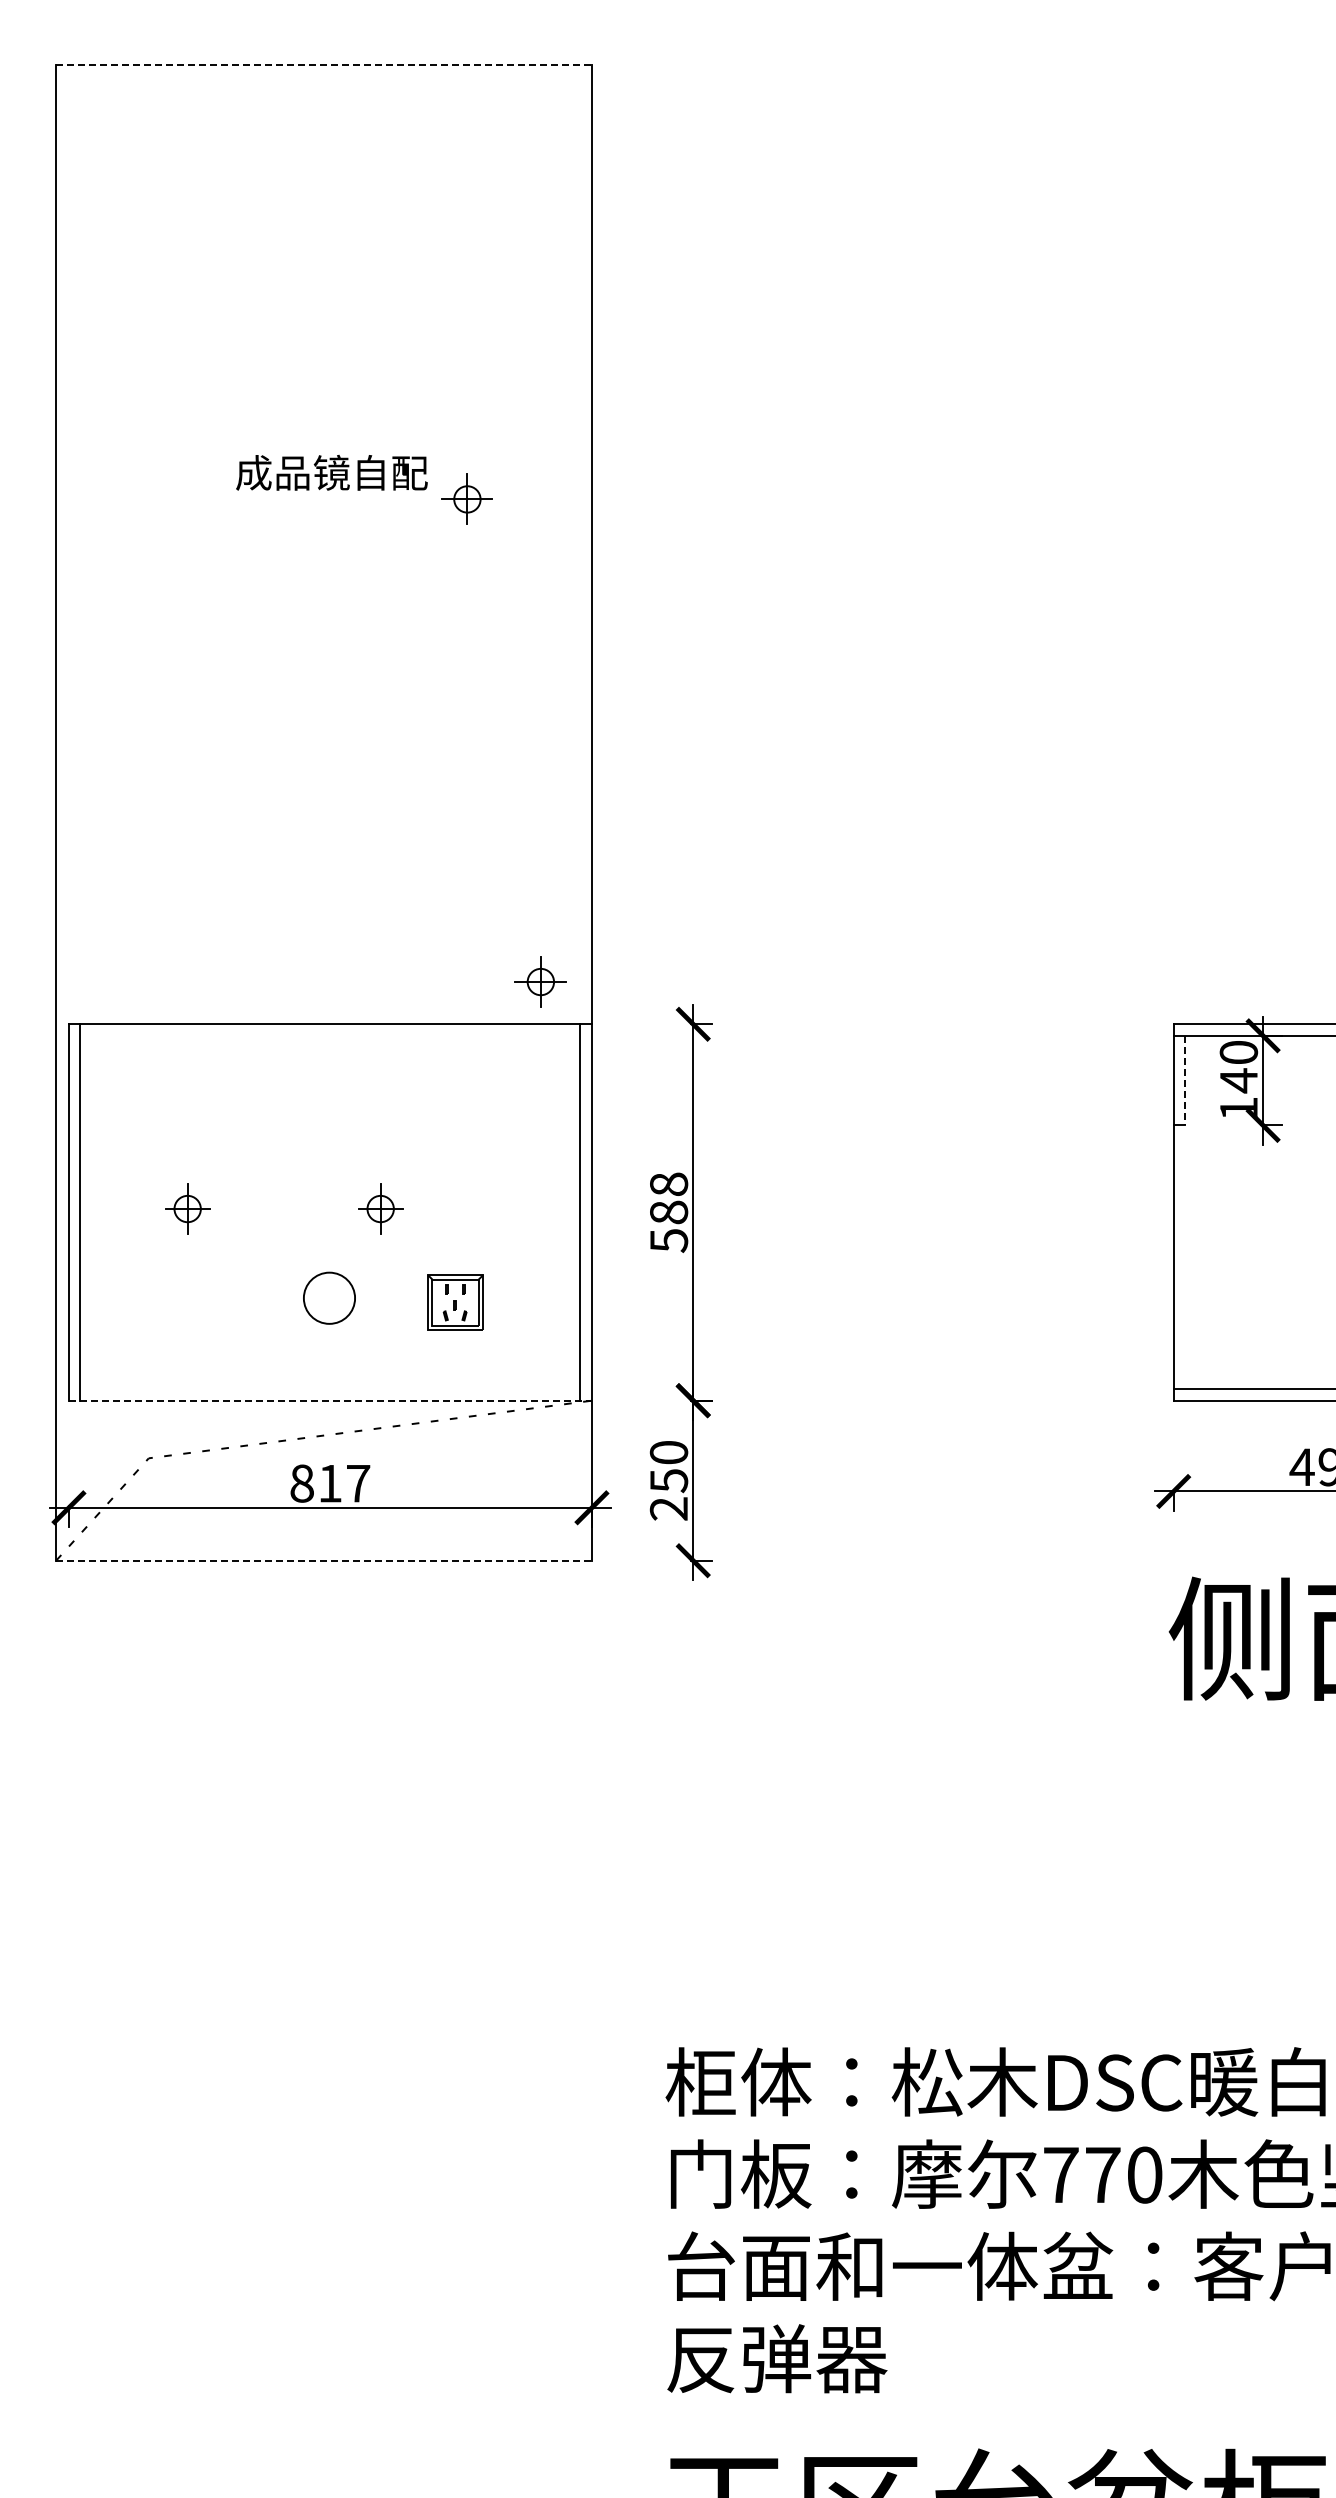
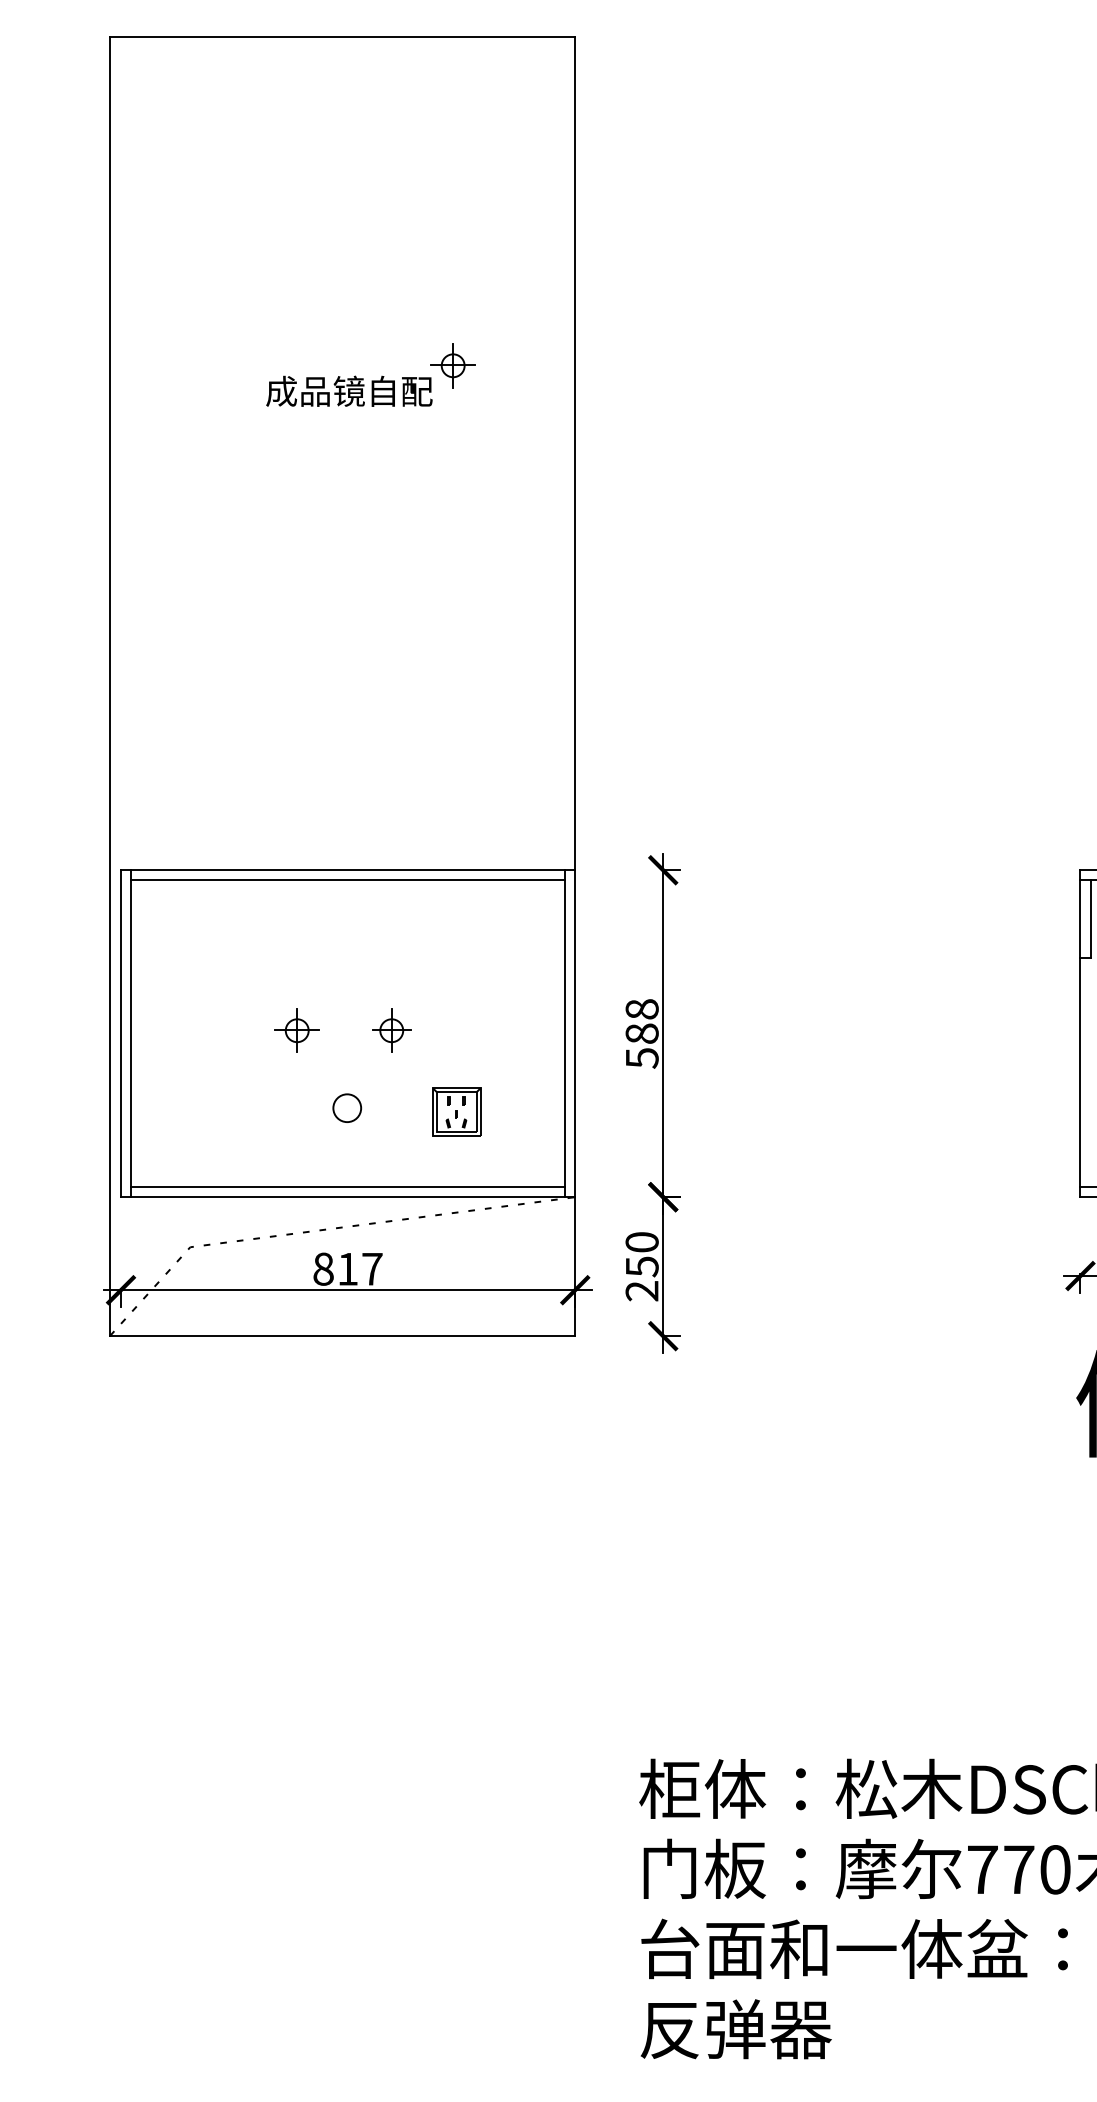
line: (324, 65) -> (342, 37), dashed -> solid
part: (466, 498) -> (452, 364), moved
part: (540, 981) -> (296, 1030), moved
line: (330, 1035) -> (348, 880), added
line: (1185, 1080) -> (1090, 919), dashed -> solid
part: (187, 1208) -> (223, 1030), removed
circle: (329, 1298) -> (347, 1108), size x0.62
line: (330, 1389) -> (348, 1187), added
line: (330, 1400) -> (348, 1197), dashed -> solid
line: (324, 1560) -> (342, 1335), dashed -> solid

